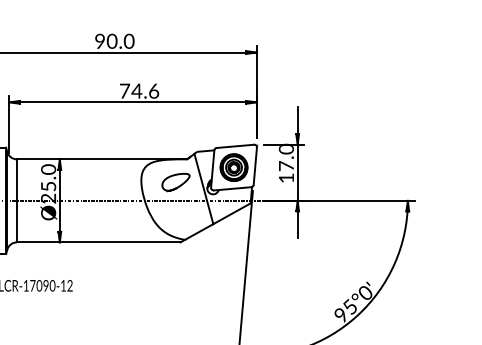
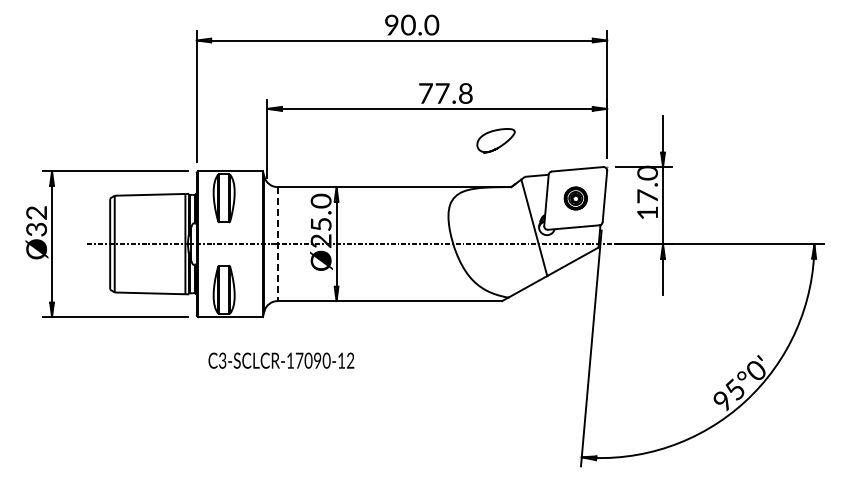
text: (145, 91) -> (453, 93), 74.6 -> 77.8
part: (233, 167) -> (575, 198), size x0.6
curve: (177, 186) -> (498, 146), moved
line: (16, 201) -> (277, 244), solid -> dashed

